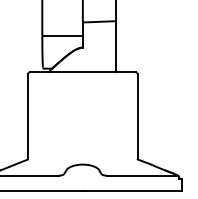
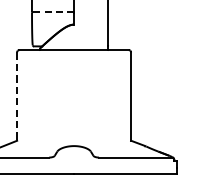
line: (63, 35) -> (54, 11), solid -> dashed
line: (27, 116) -> (16, 96), solid -> dashed

